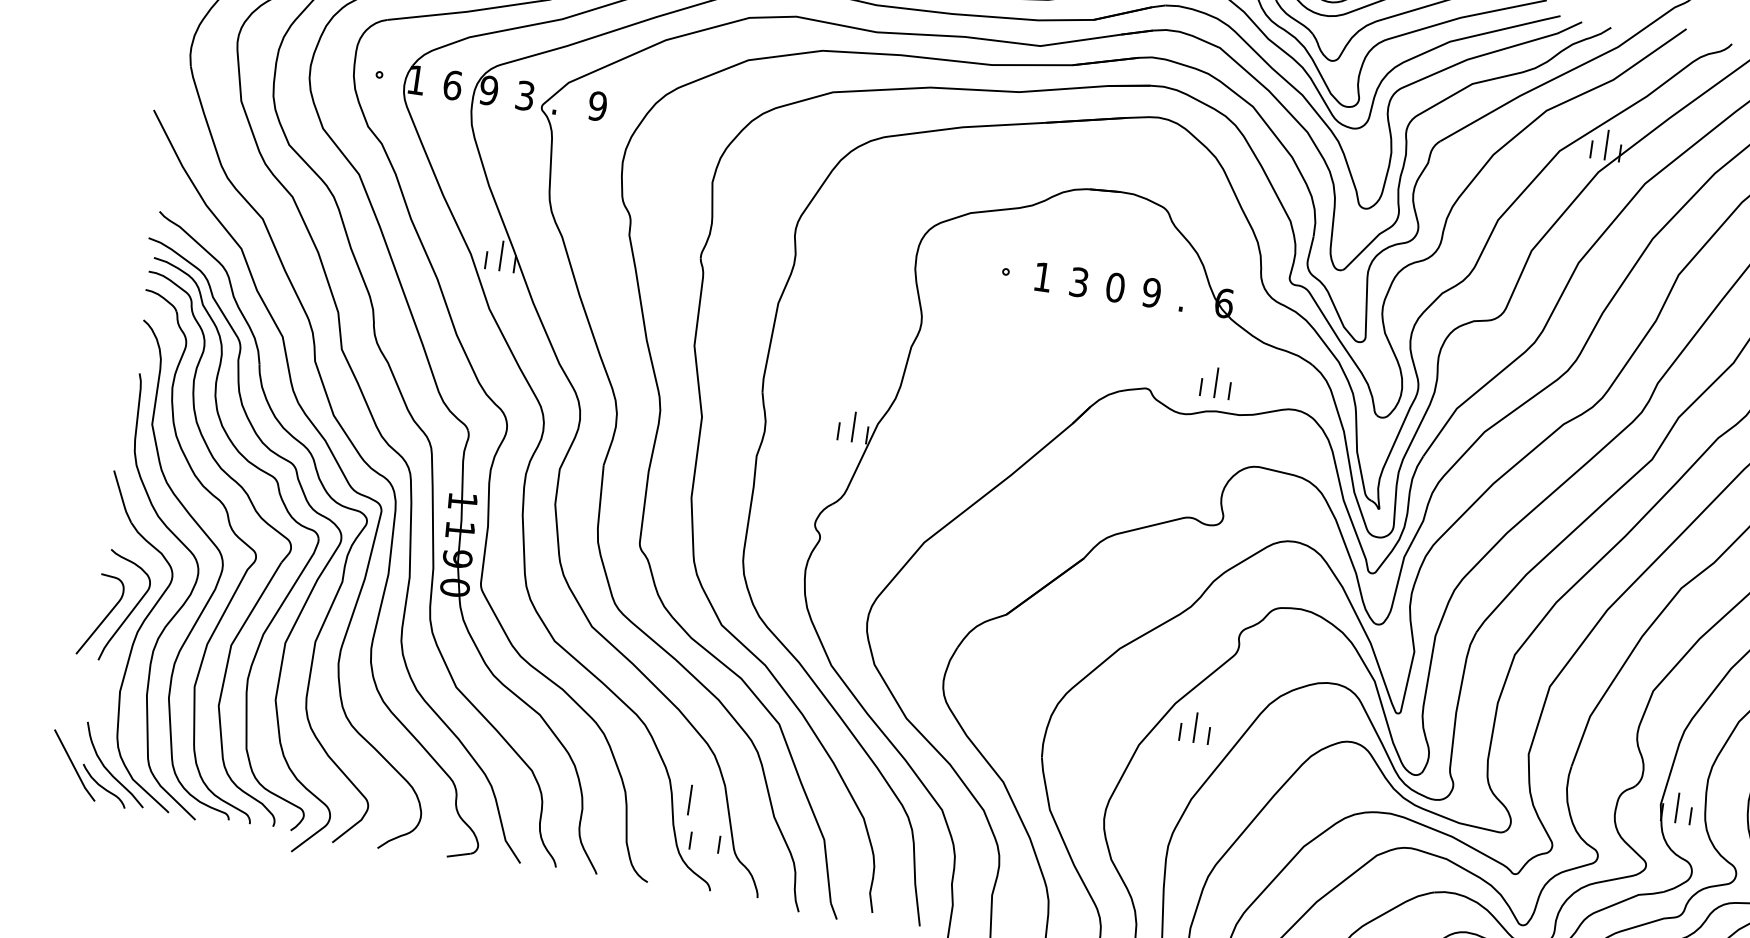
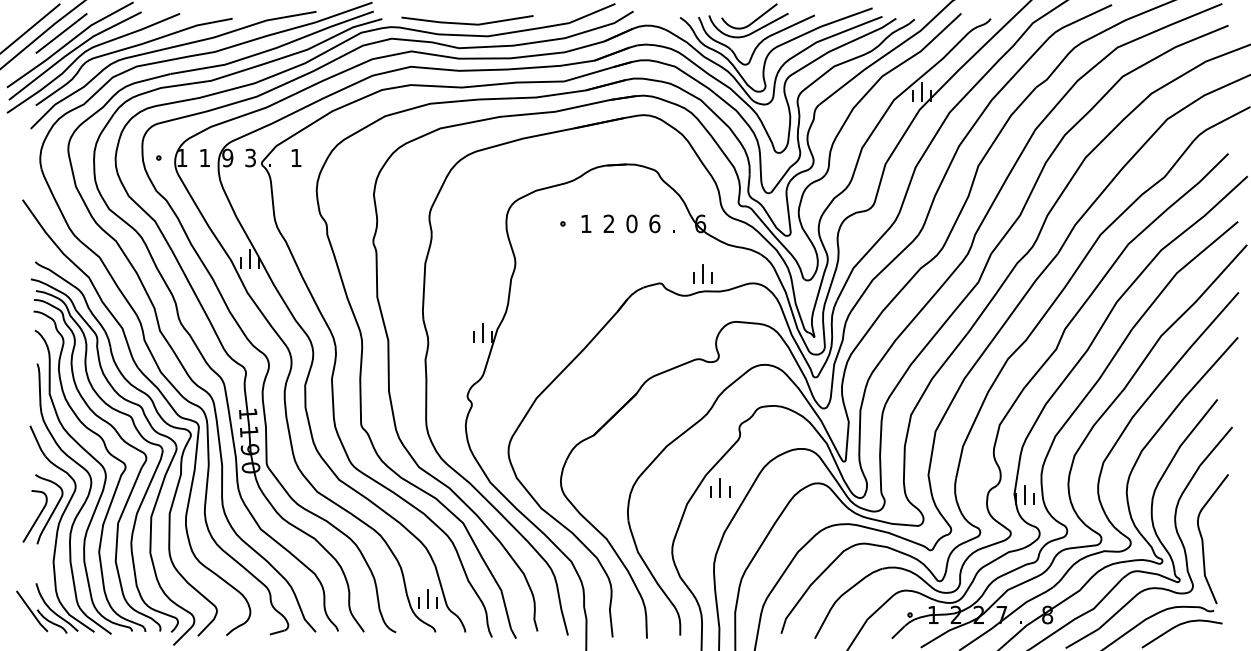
text: (452, 84) -> (204, 157), 6 -> 1
text: (596, 105) -> (295, 157), 9 -> 1
text: (1078, 283) -> (608, 224), 3 -> 2
text: (1151, 292) -> (654, 223), 9 -> 6
line: (689, 799) -> (427, 598), moved

